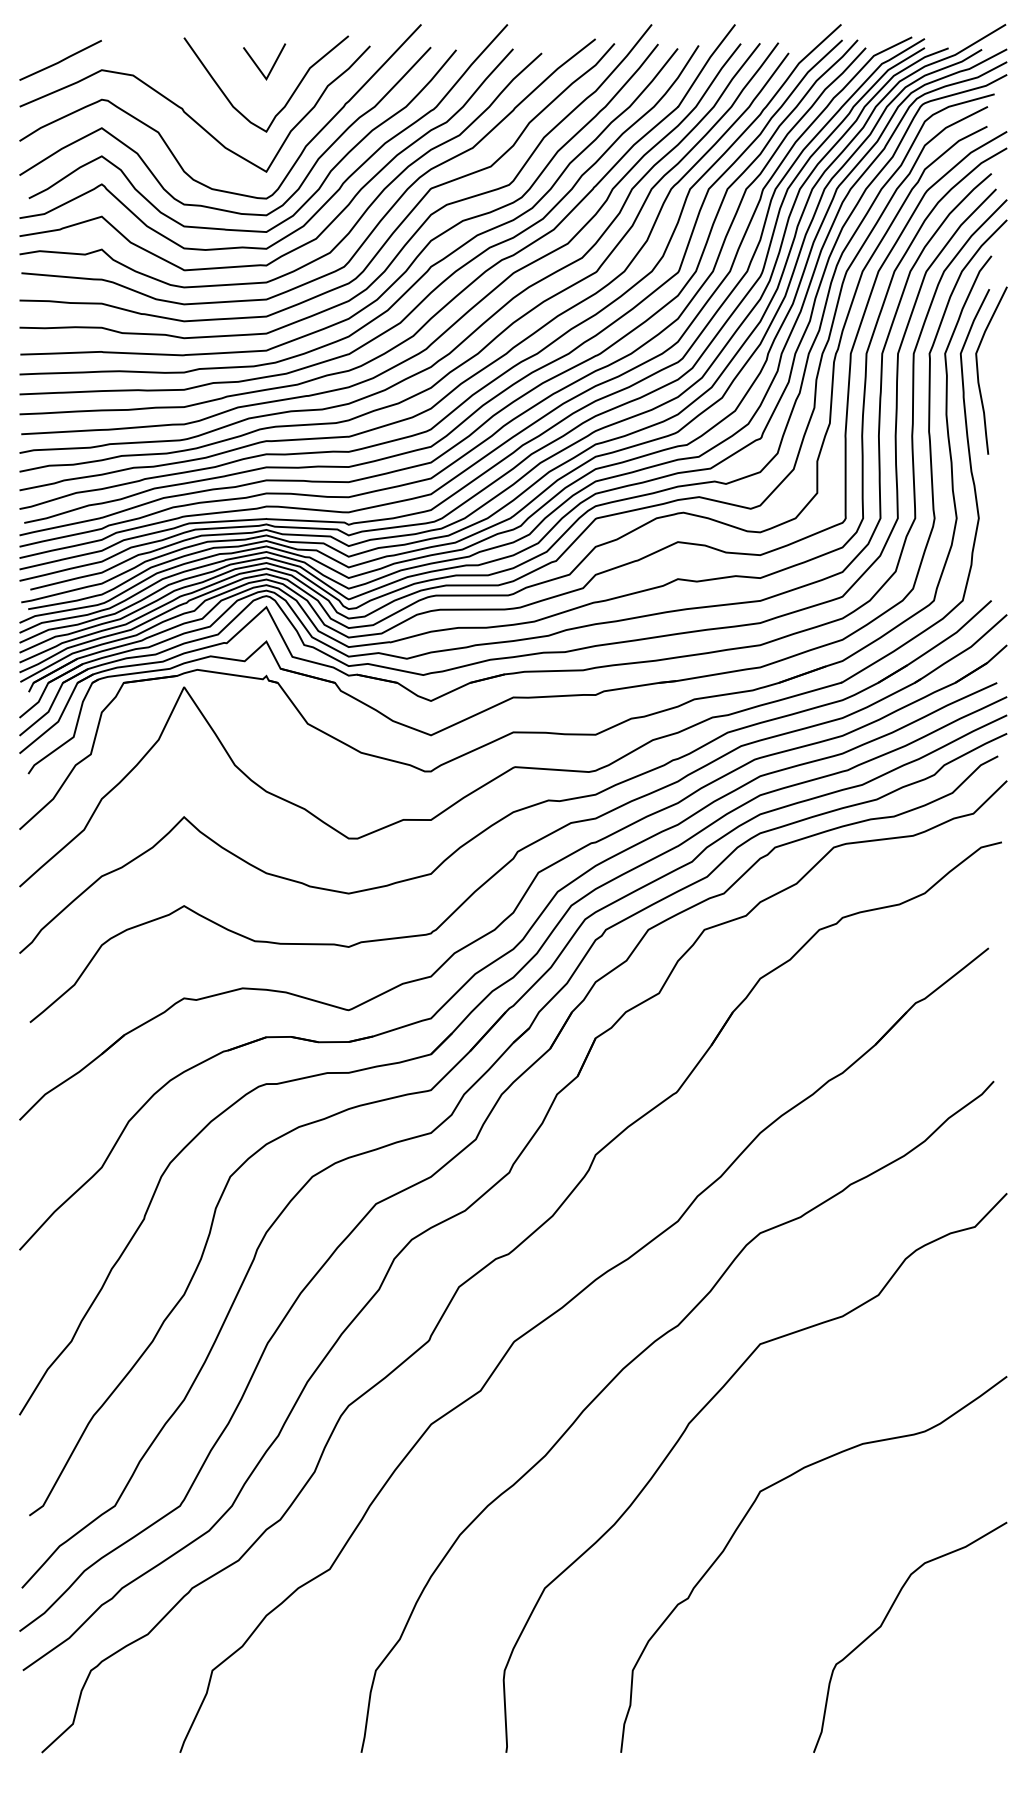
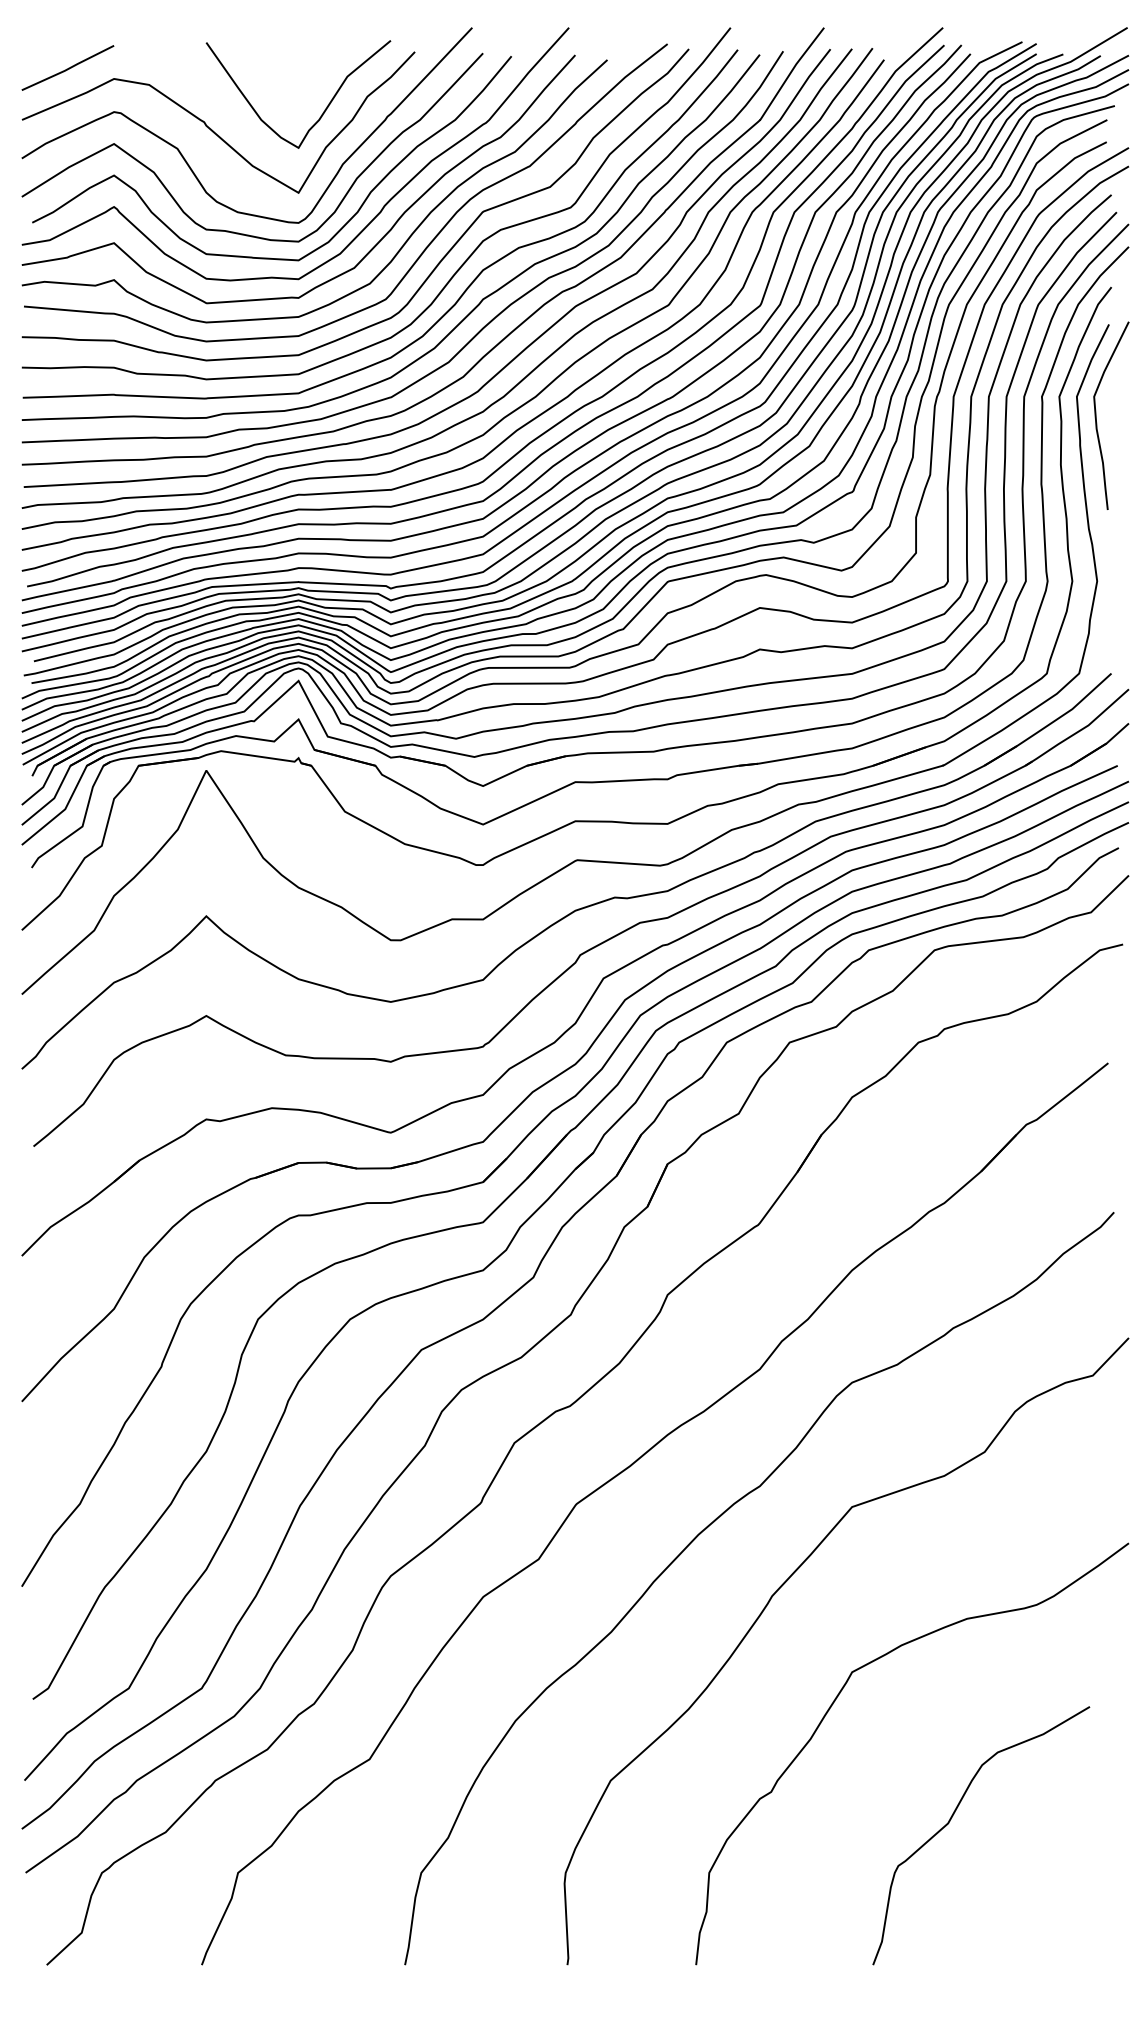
line: (258, 66) -> (289, 74), removed
curve: (885, 1620) -> (953, 1816), moved

